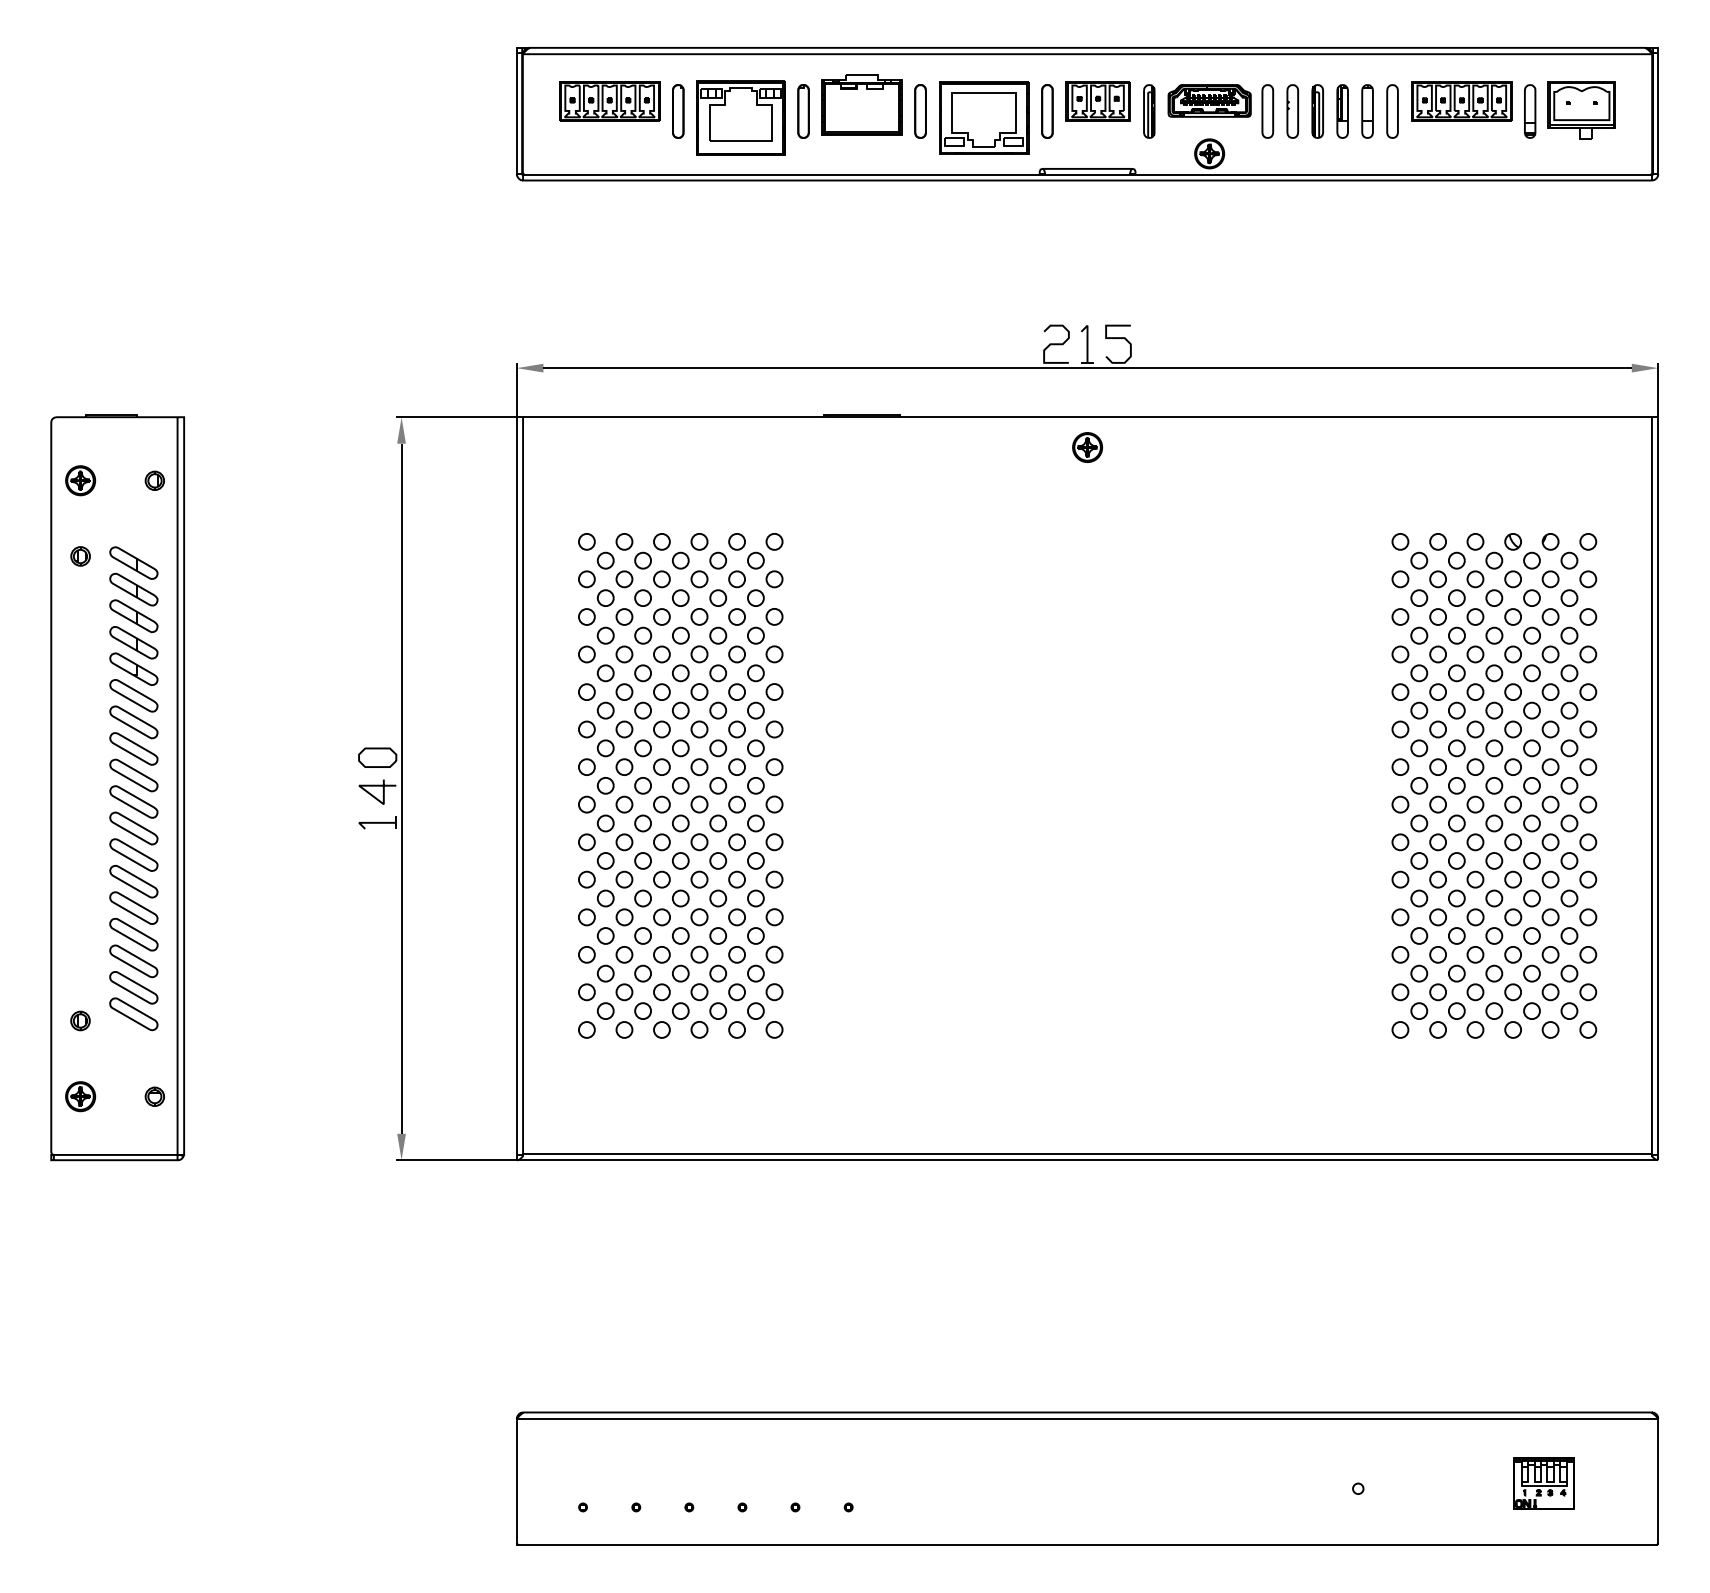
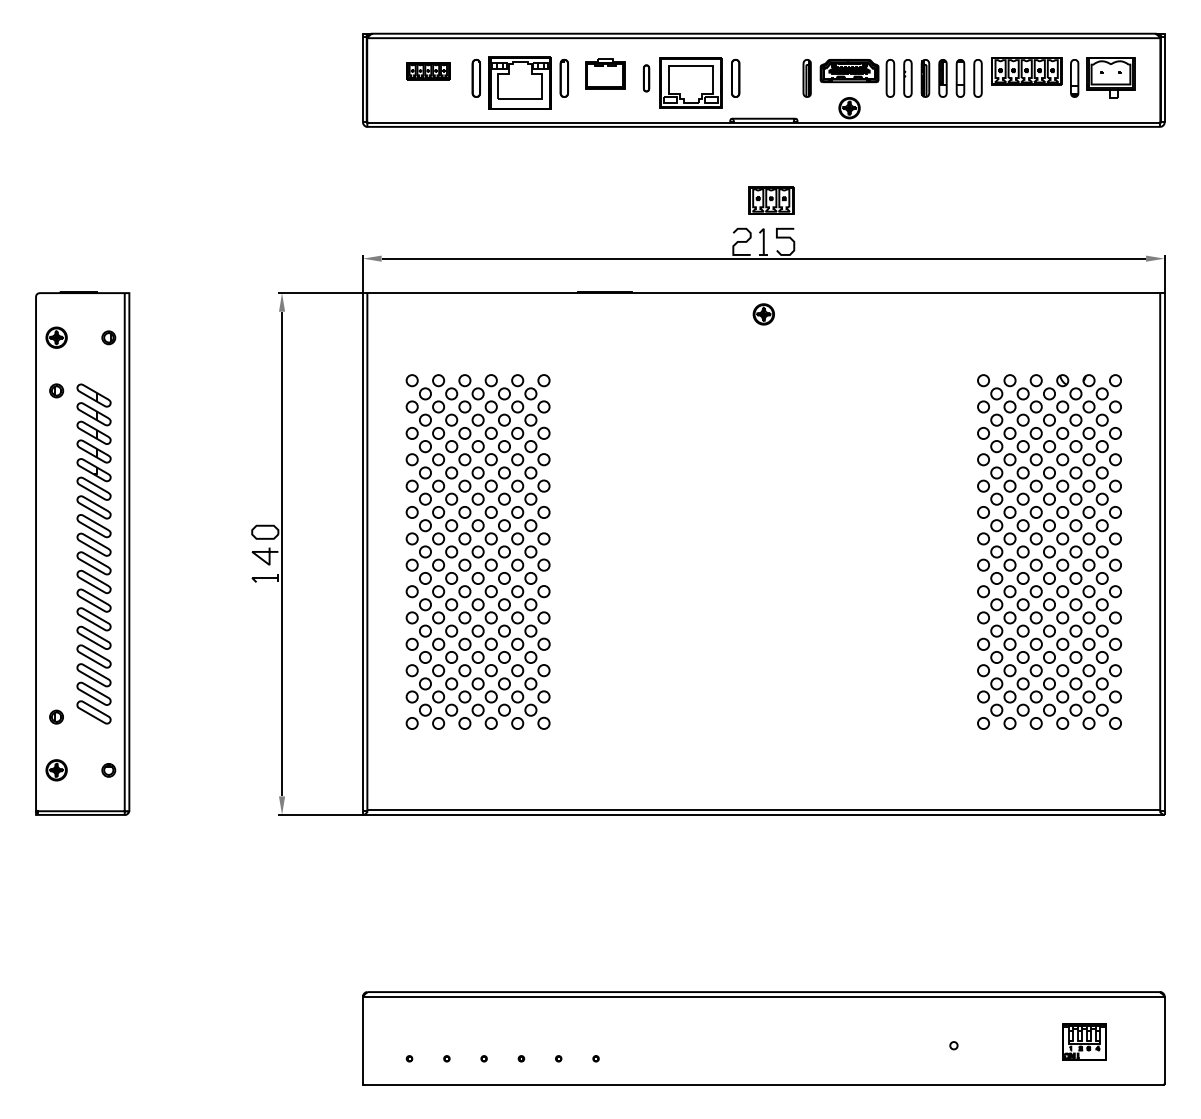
part: (609, 101) -> (428, 71), size x0.6
part: (1097, 101) -> (770, 200), moved
part: (861, 104) -> (605, 73), size x0.7
part: (920, 111) -> (646, 78), size x0.7

